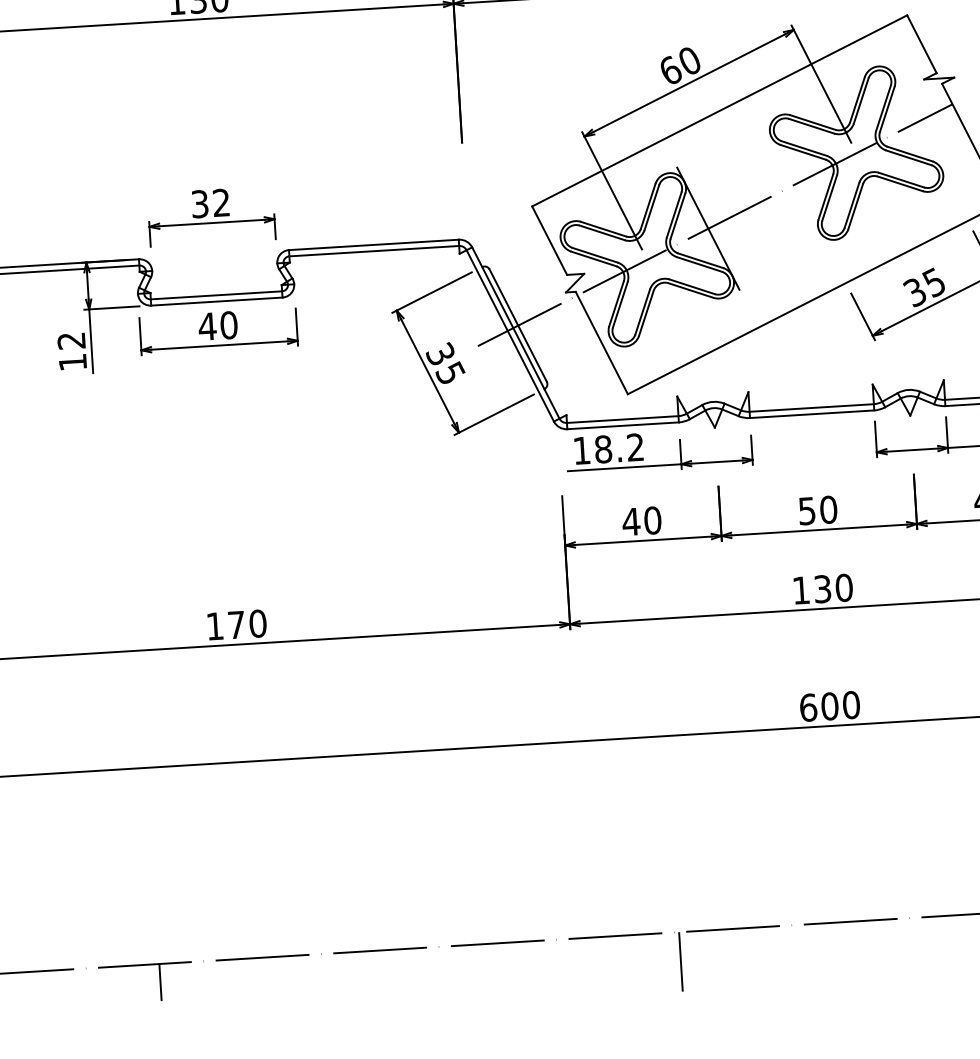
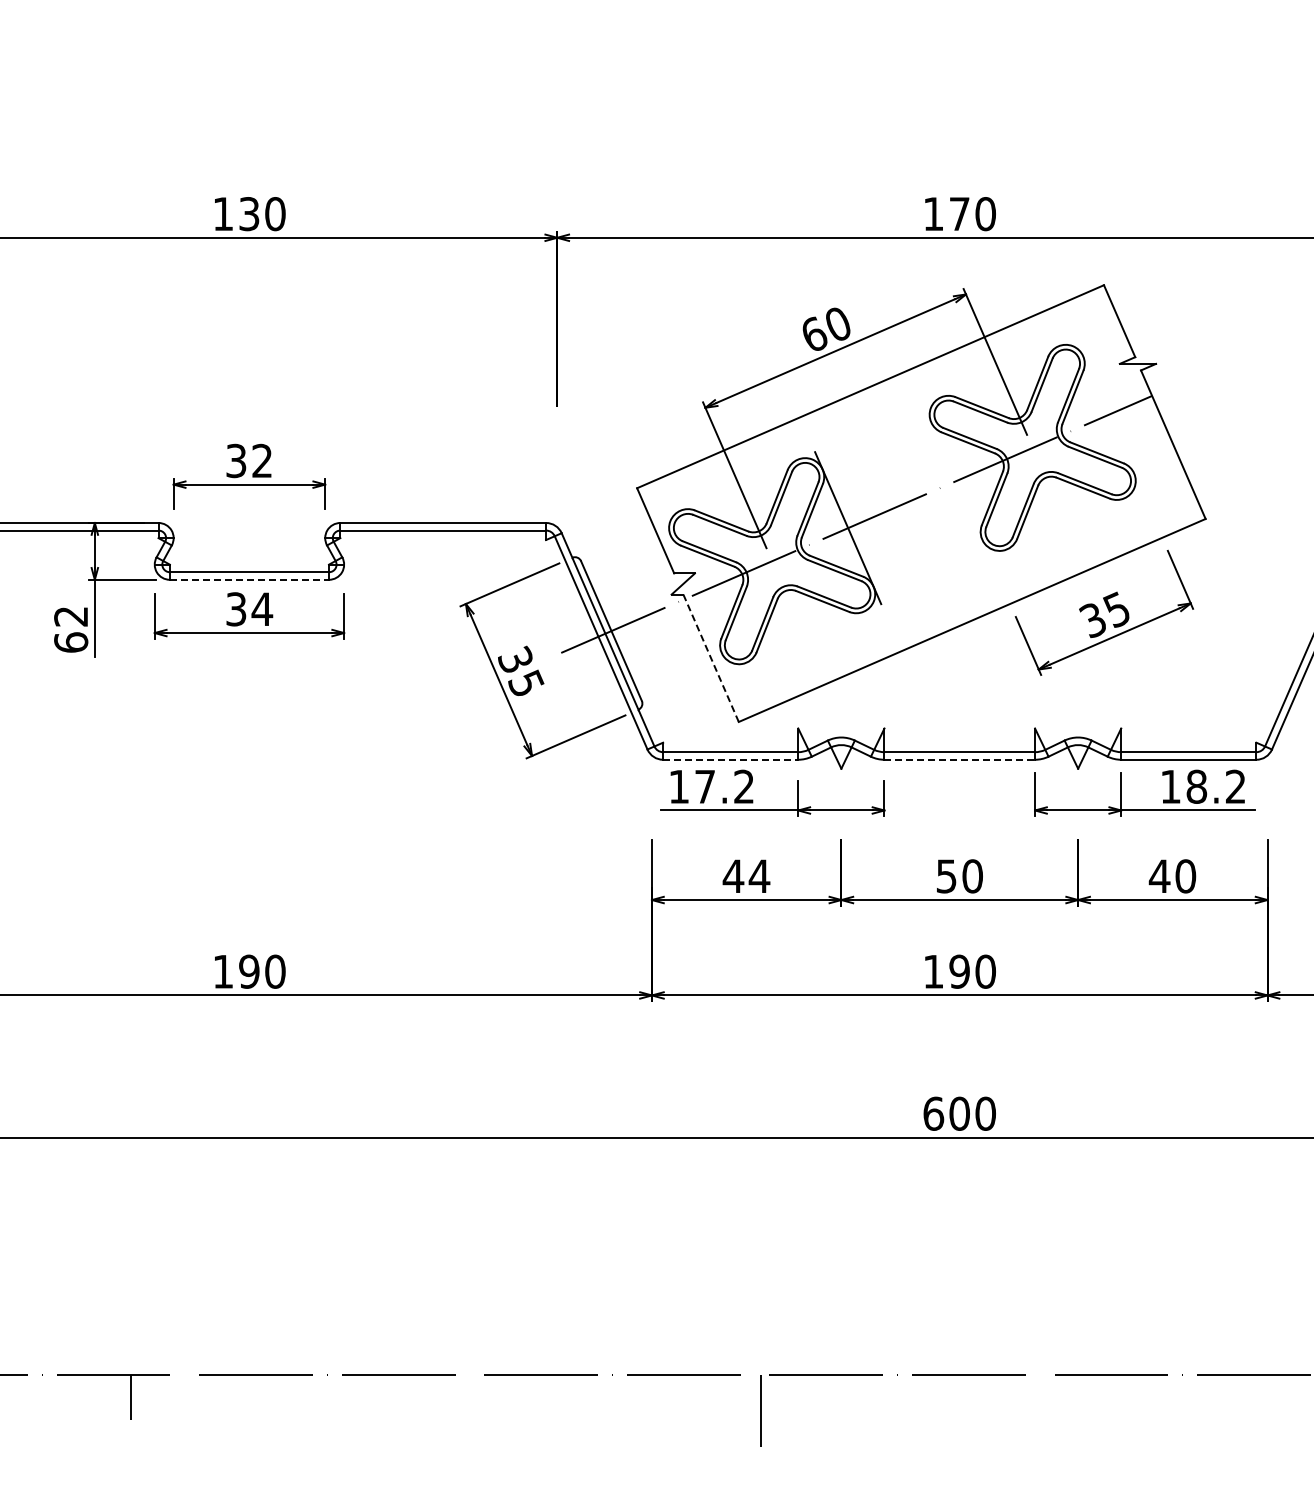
line: (216, 301) -> (249, 579), solid -> dashed
text: (218, 326) -> (249, 609), 40 -> 34
line: (602, 343) -> (711, 658), solid -> dashed
text: (73, 362) -> (71, 642), 12 -> 62
line: (811, 414) -> (959, 759), solid -> dashed
line: (622, 425) -> (730, 759), solid -> dashed
text: (603, 449) -> (705, 786), 18.2 -> 17.2
text: (652, 520) -> (759, 876), 40 -> 44
text: (822, 589) -> (959, 971), 130 -> 190
text: (236, 624) -> (249, 971), 170 -> 190

